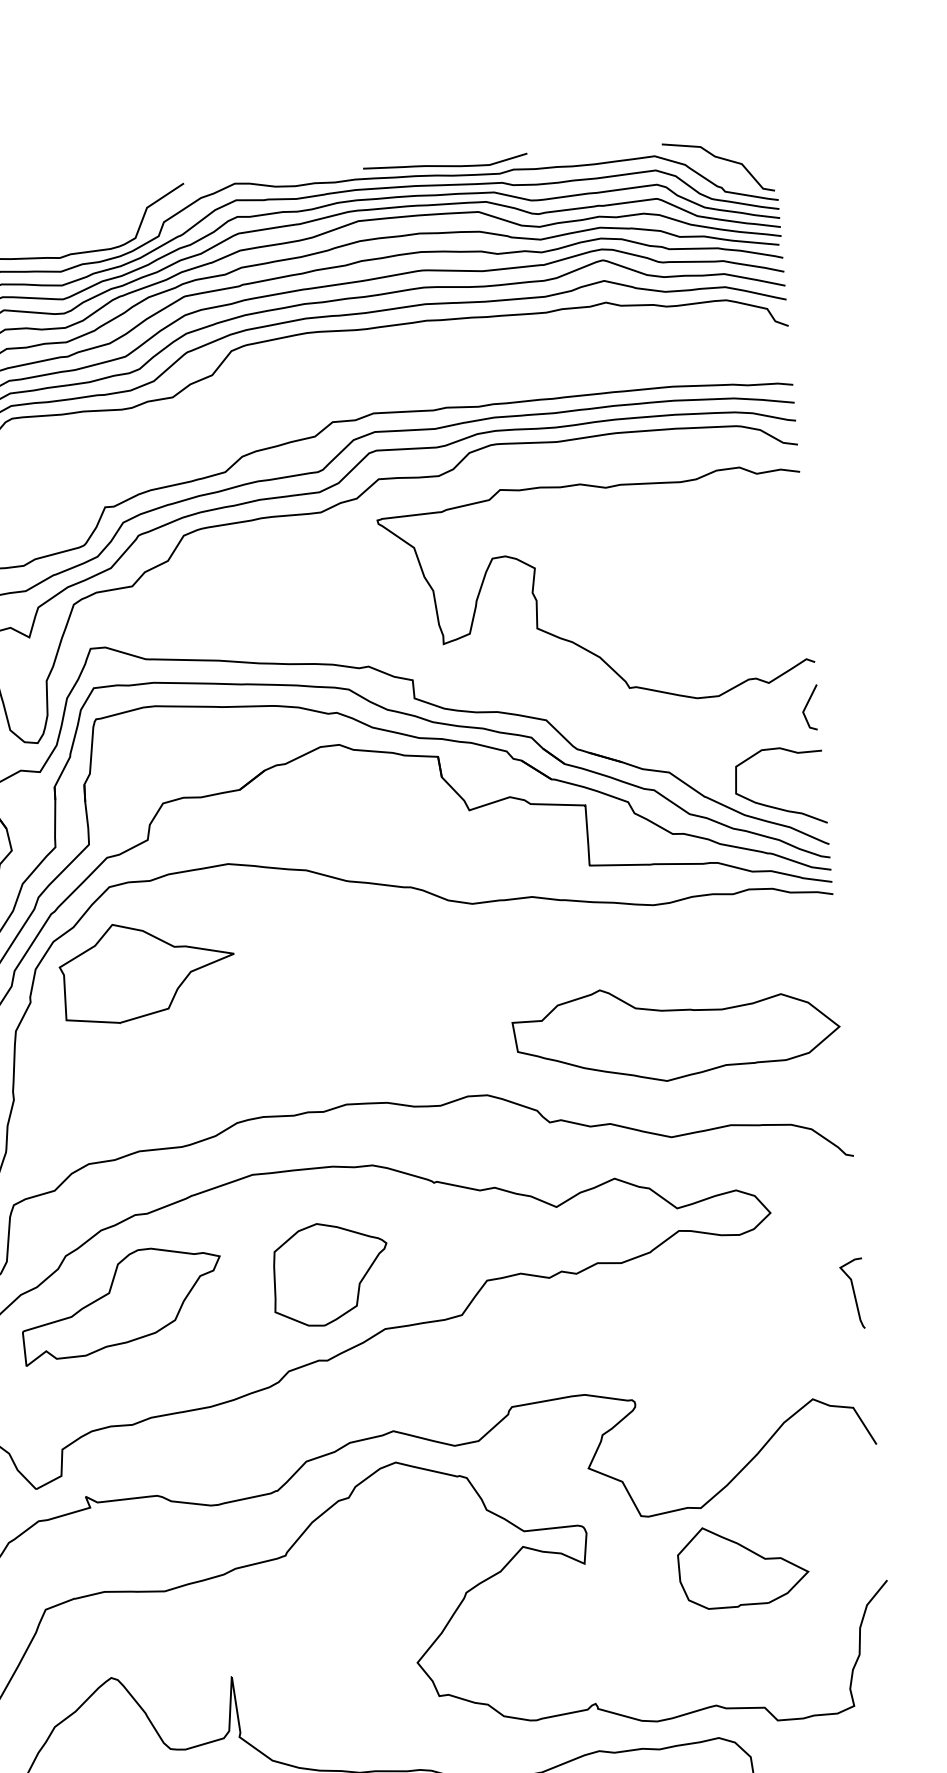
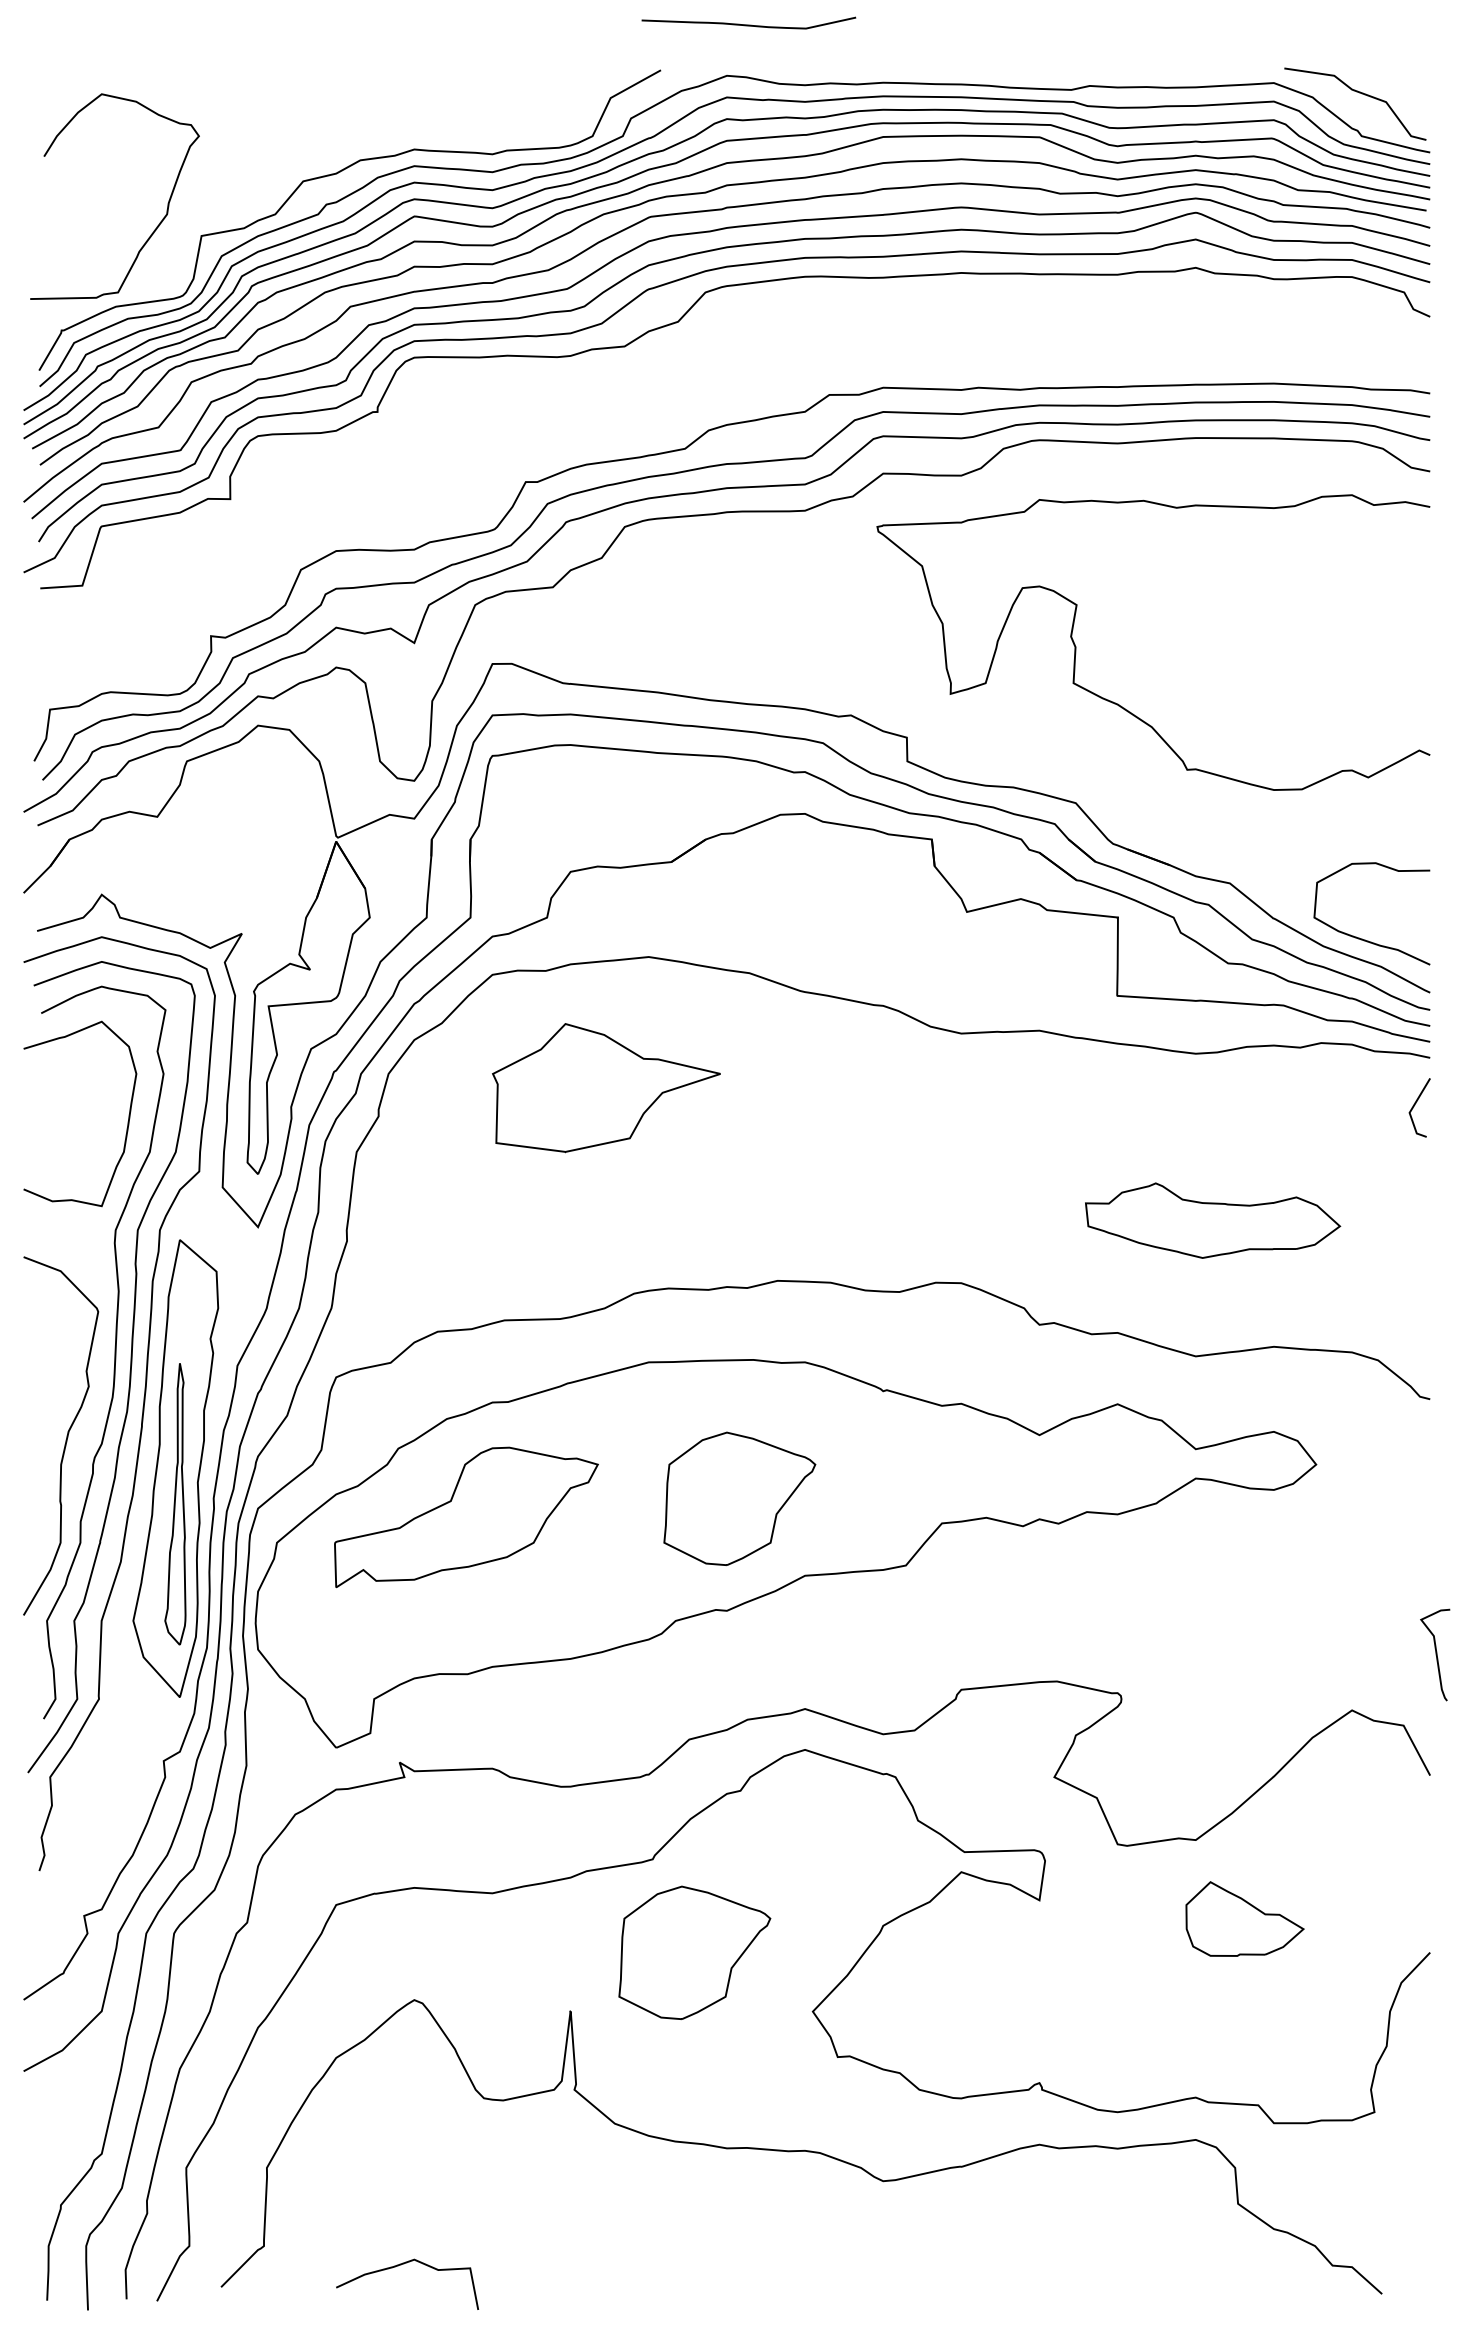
curve: (445, 165) -> (748, 24), moved
line: (807, 706) -> (1415, 1105), moved
part: (147, 971) -> (606, 1088), moved
part: (676, 1032) -> (1212, 1220), size x0.6
curve: (853, 1293) -> (1435, 1654), moved
part: (742, 1565) -> (1244, 1918), size x0.7
part: (323, 1624) -> (694, 1952), added

